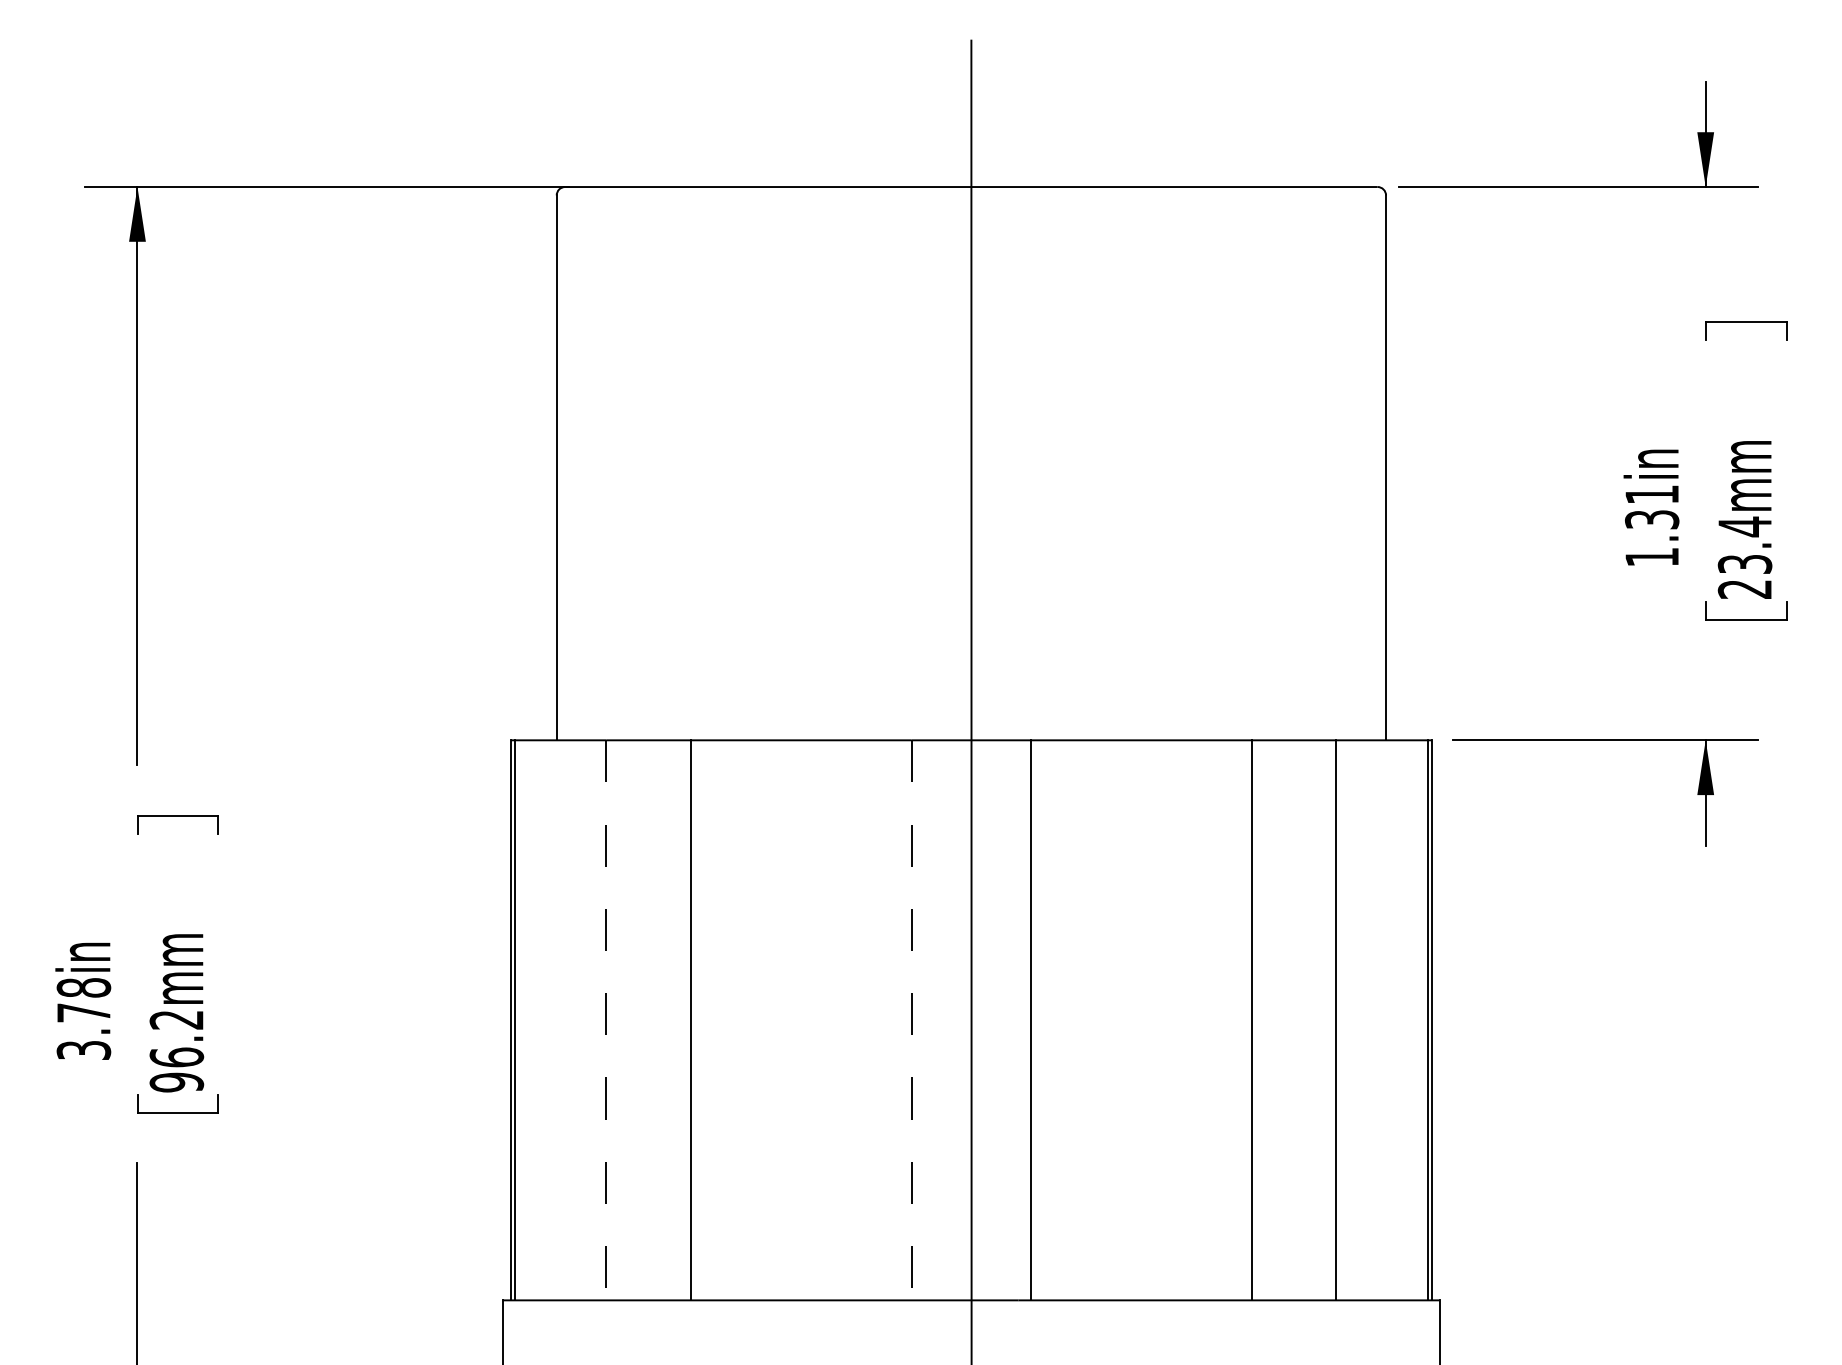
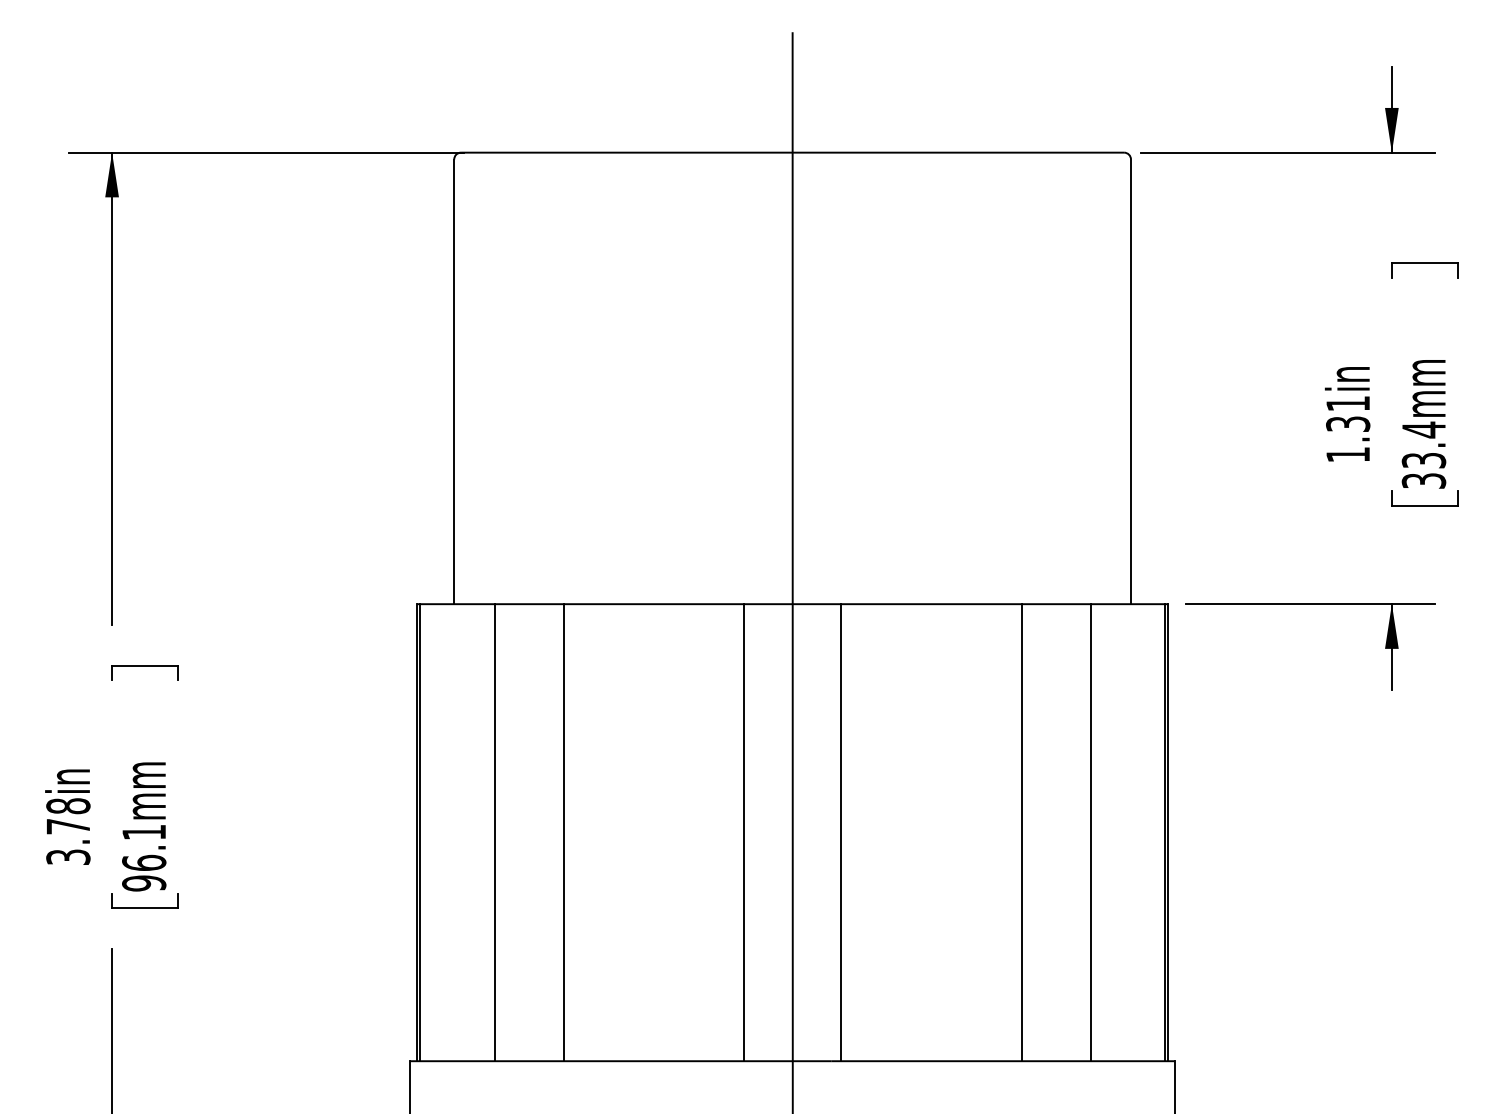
text: (1745, 588) -> (1424, 480), 23.4mm -> 33.4mm
text: (175, 1020) -> (143, 832), 96.2mm -> 96.1mm
line: (606, 1020) -> (494, 832), dashed -> solid
line: (911, 1020) -> (743, 832), dashed -> solid

